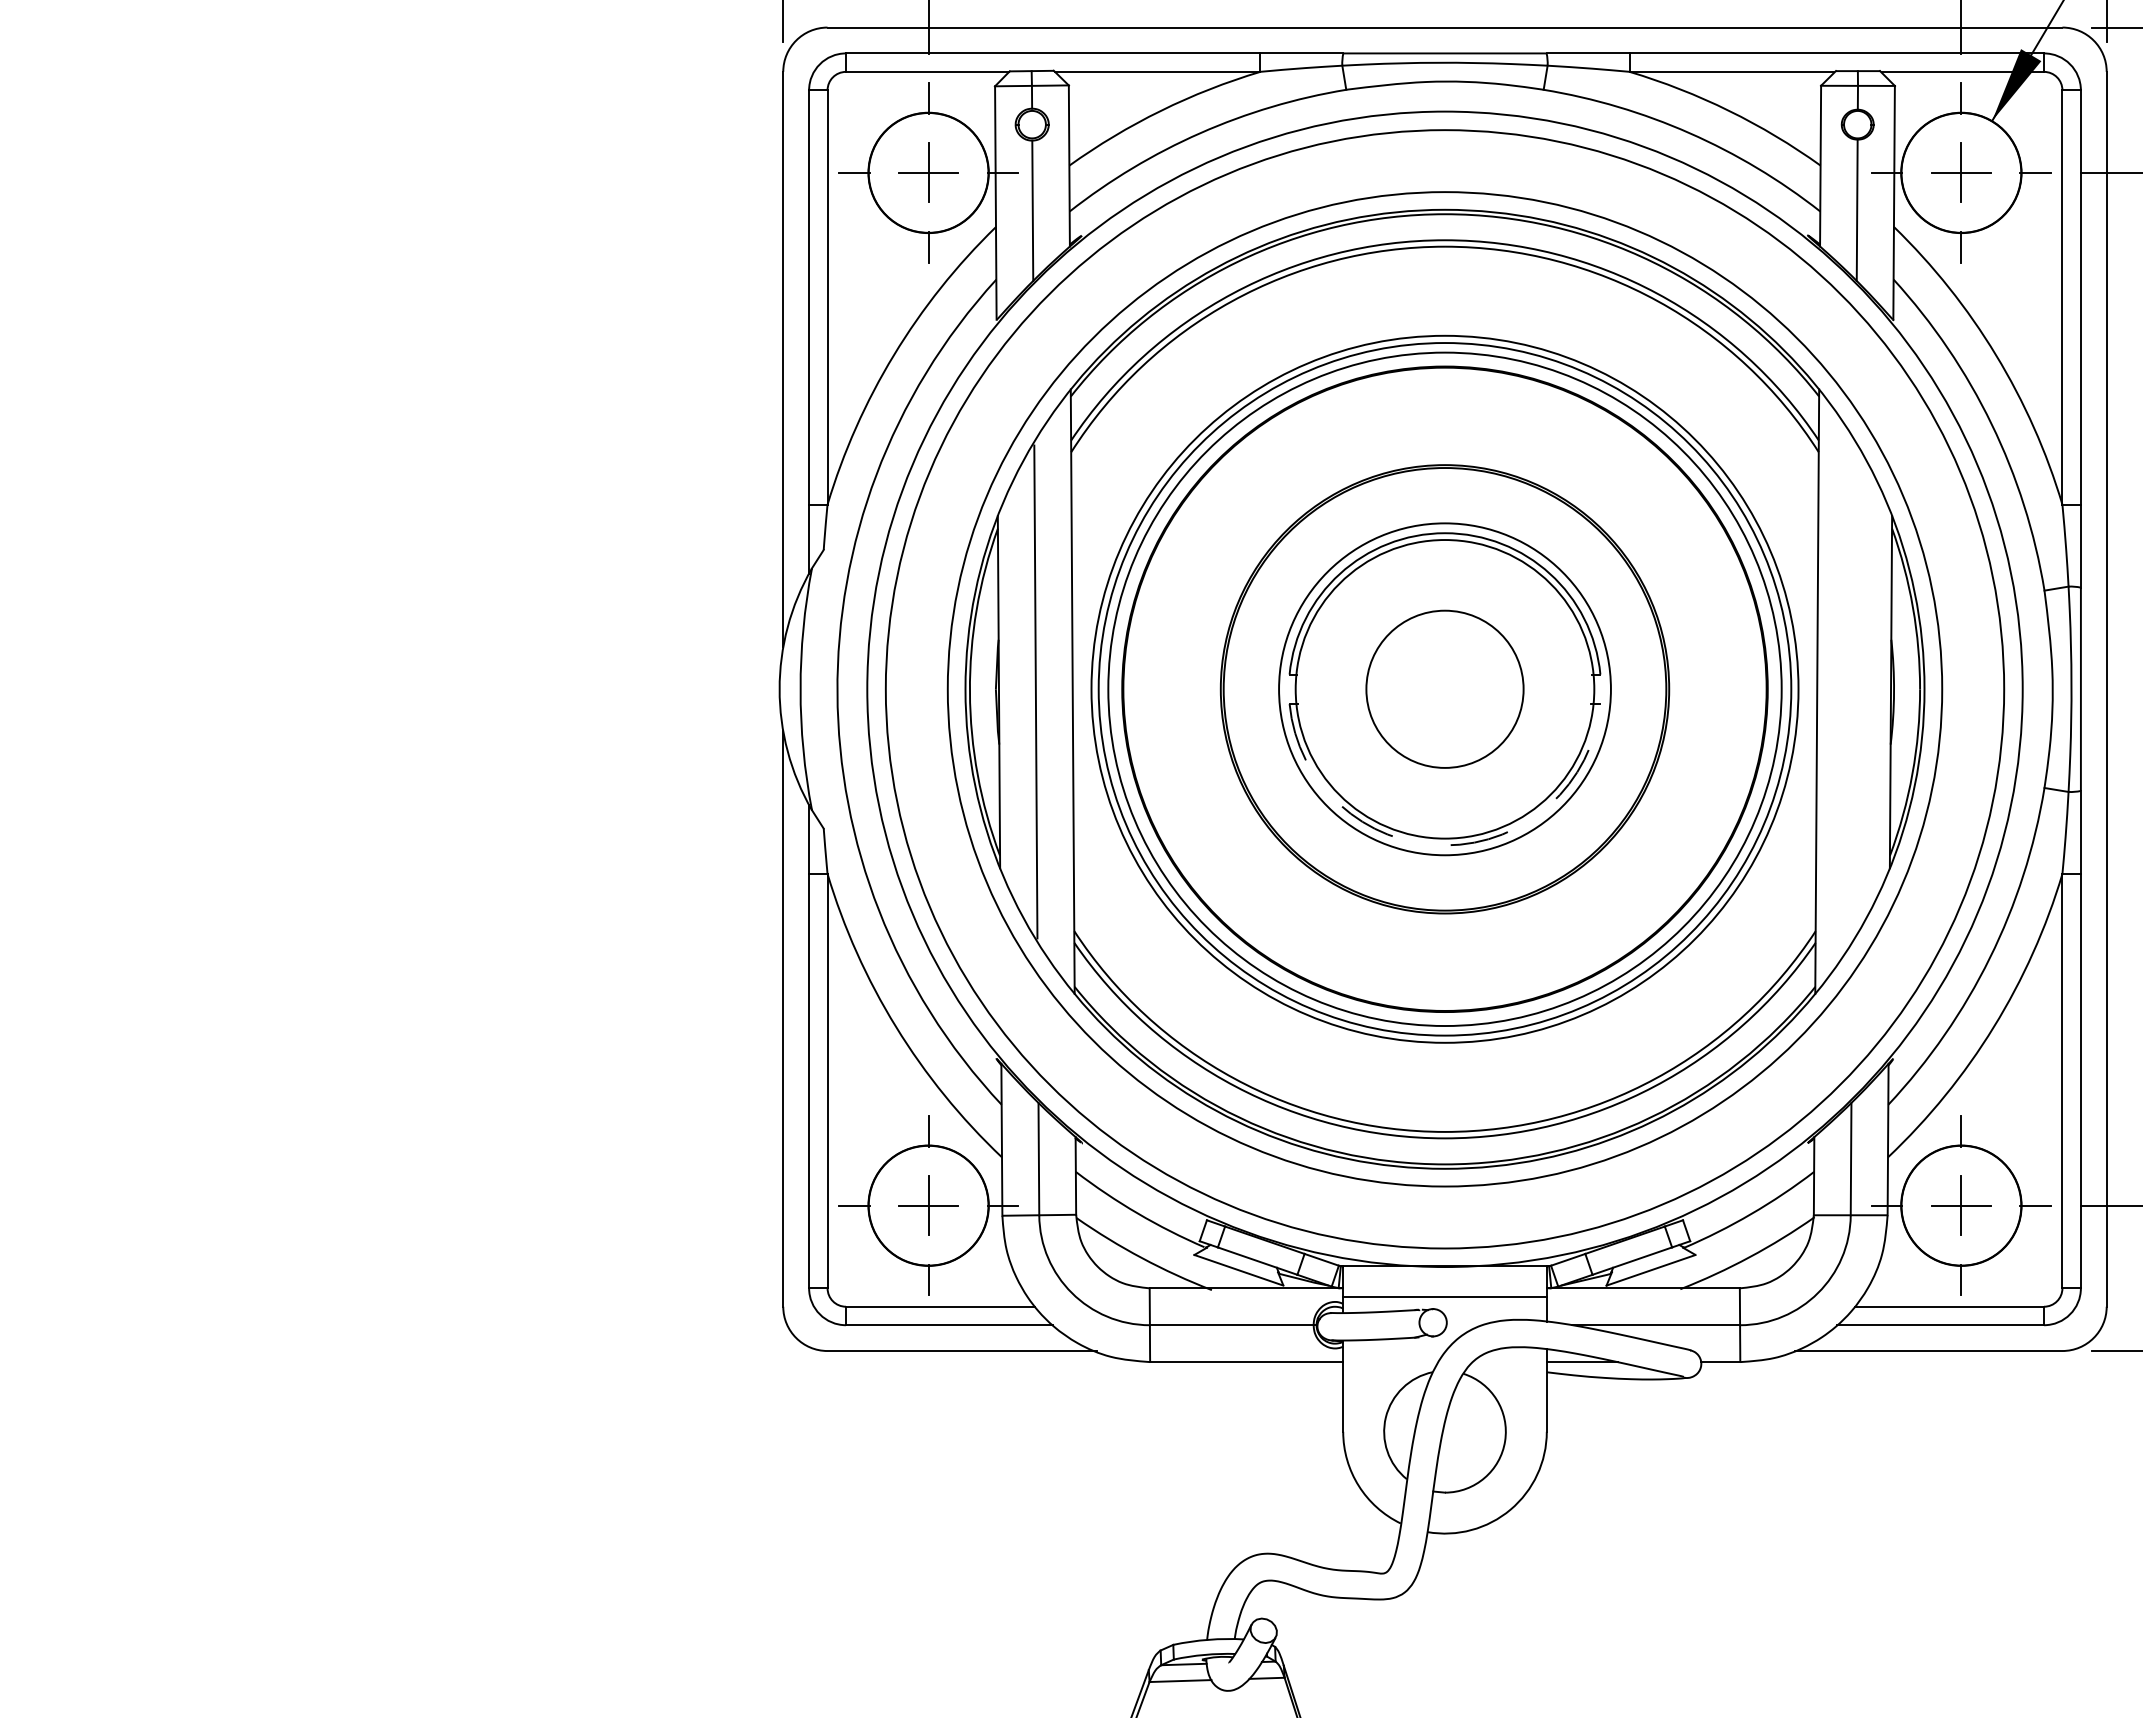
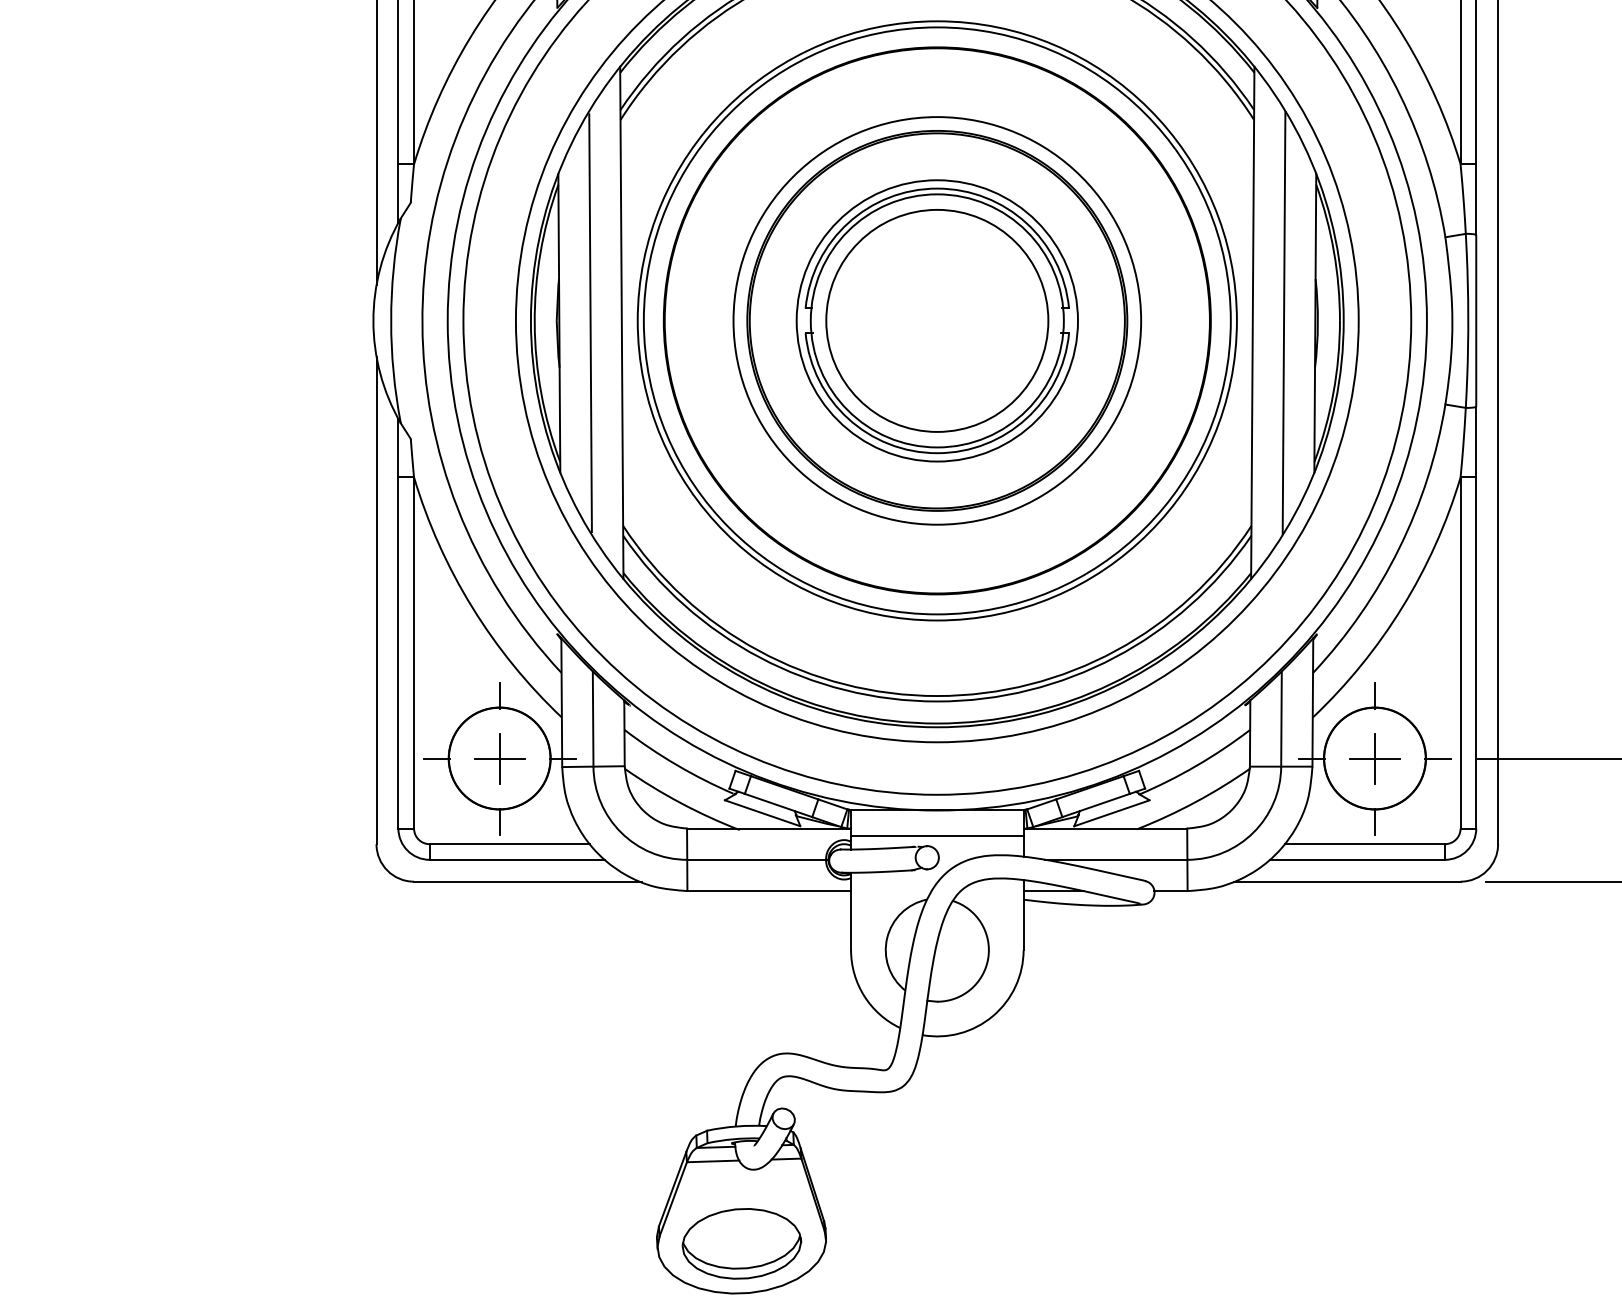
circle: (1444, 688) -> (936, 320), size x0.71
circle: (1444, 689) -> (936, 321), size x1.67
line: (1853, 691) -> (1283, 322), added
arc: (1445, 845) -> (937, 453), dashed -> solid

